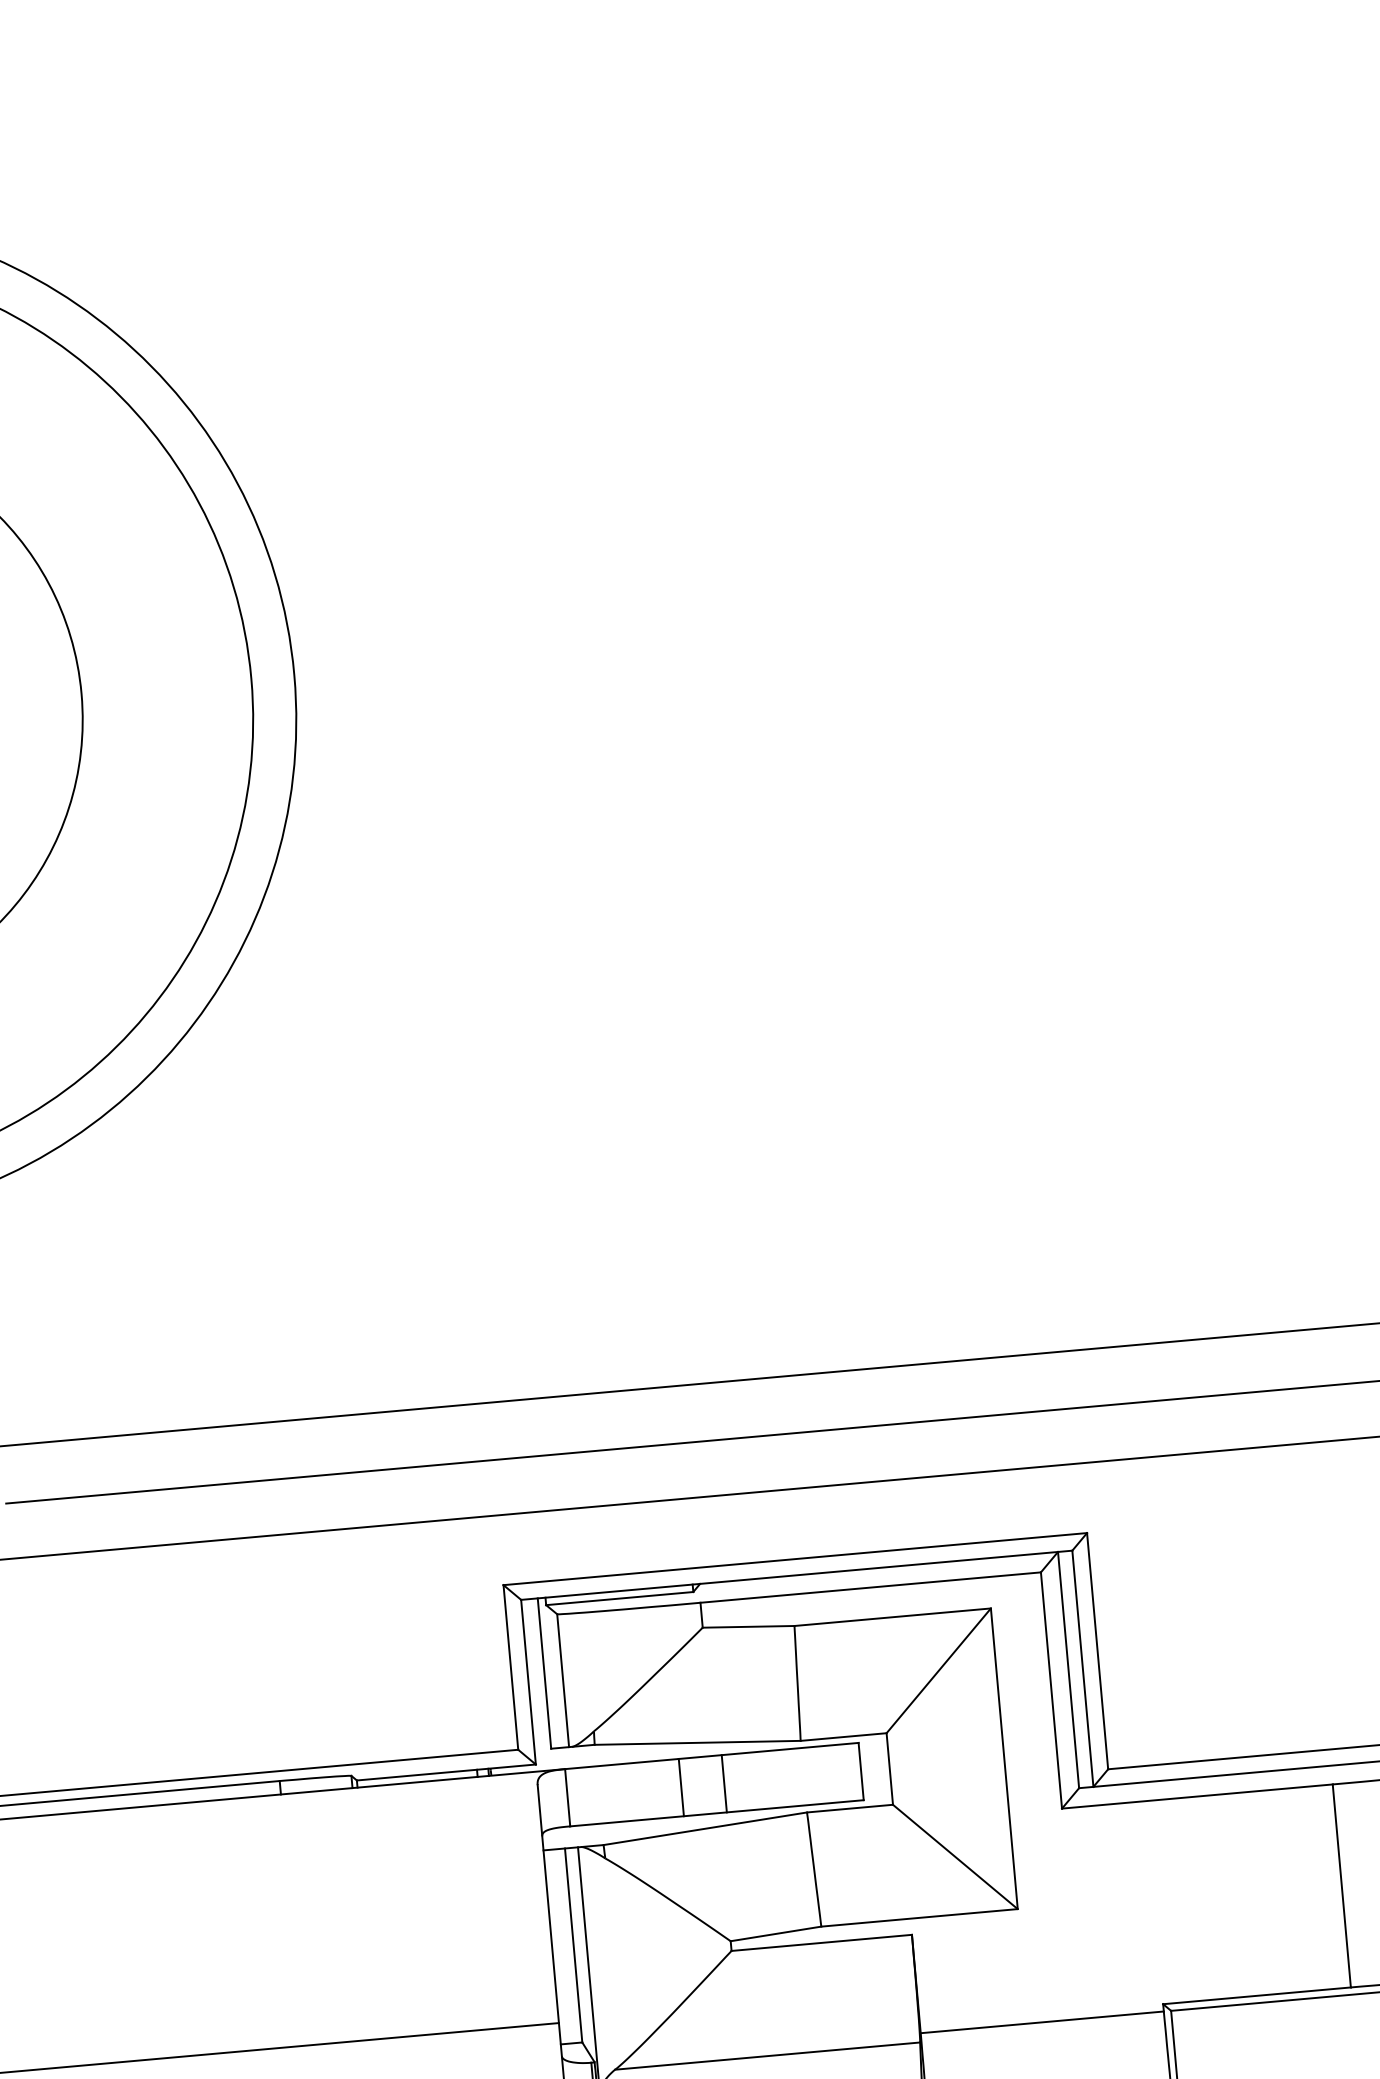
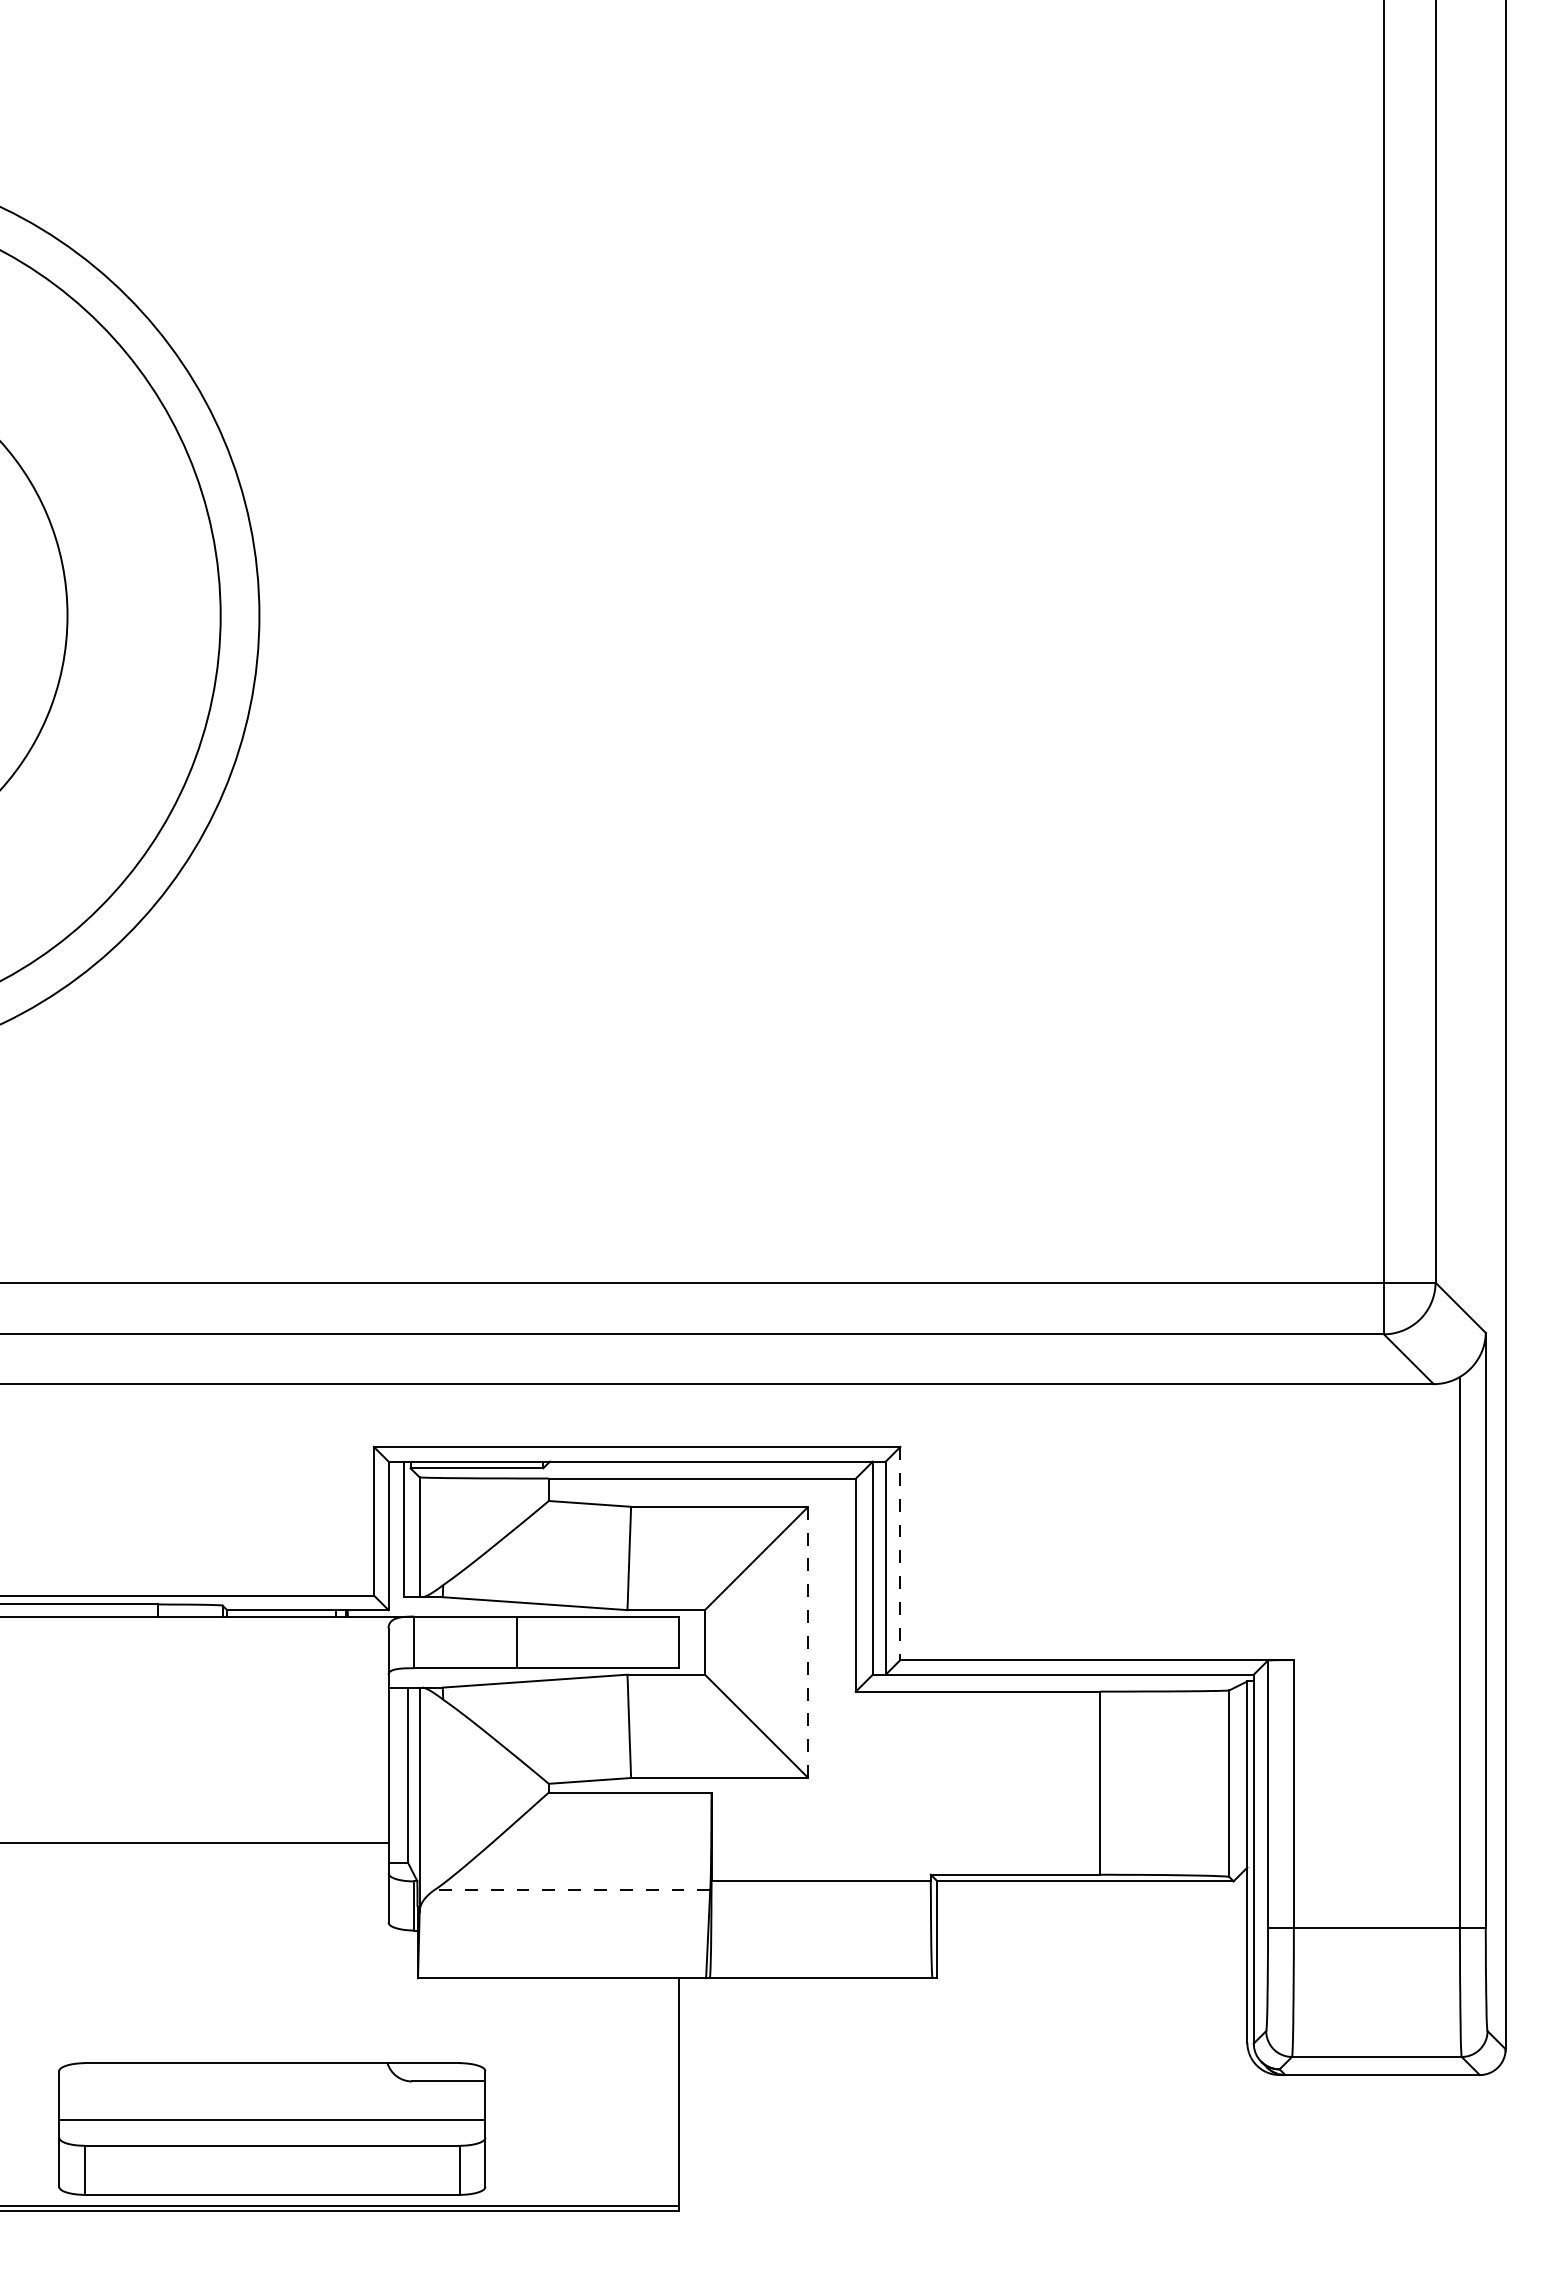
line: (1097, 1651) -> (900, 1553), solid -> dashed
line: (1004, 1758) -> (808, 1642), solid -> dashed
line: (724, 1783) -> (555, 1642), removed
line: (767, 2056) -> (572, 1889), solid -> dashed

